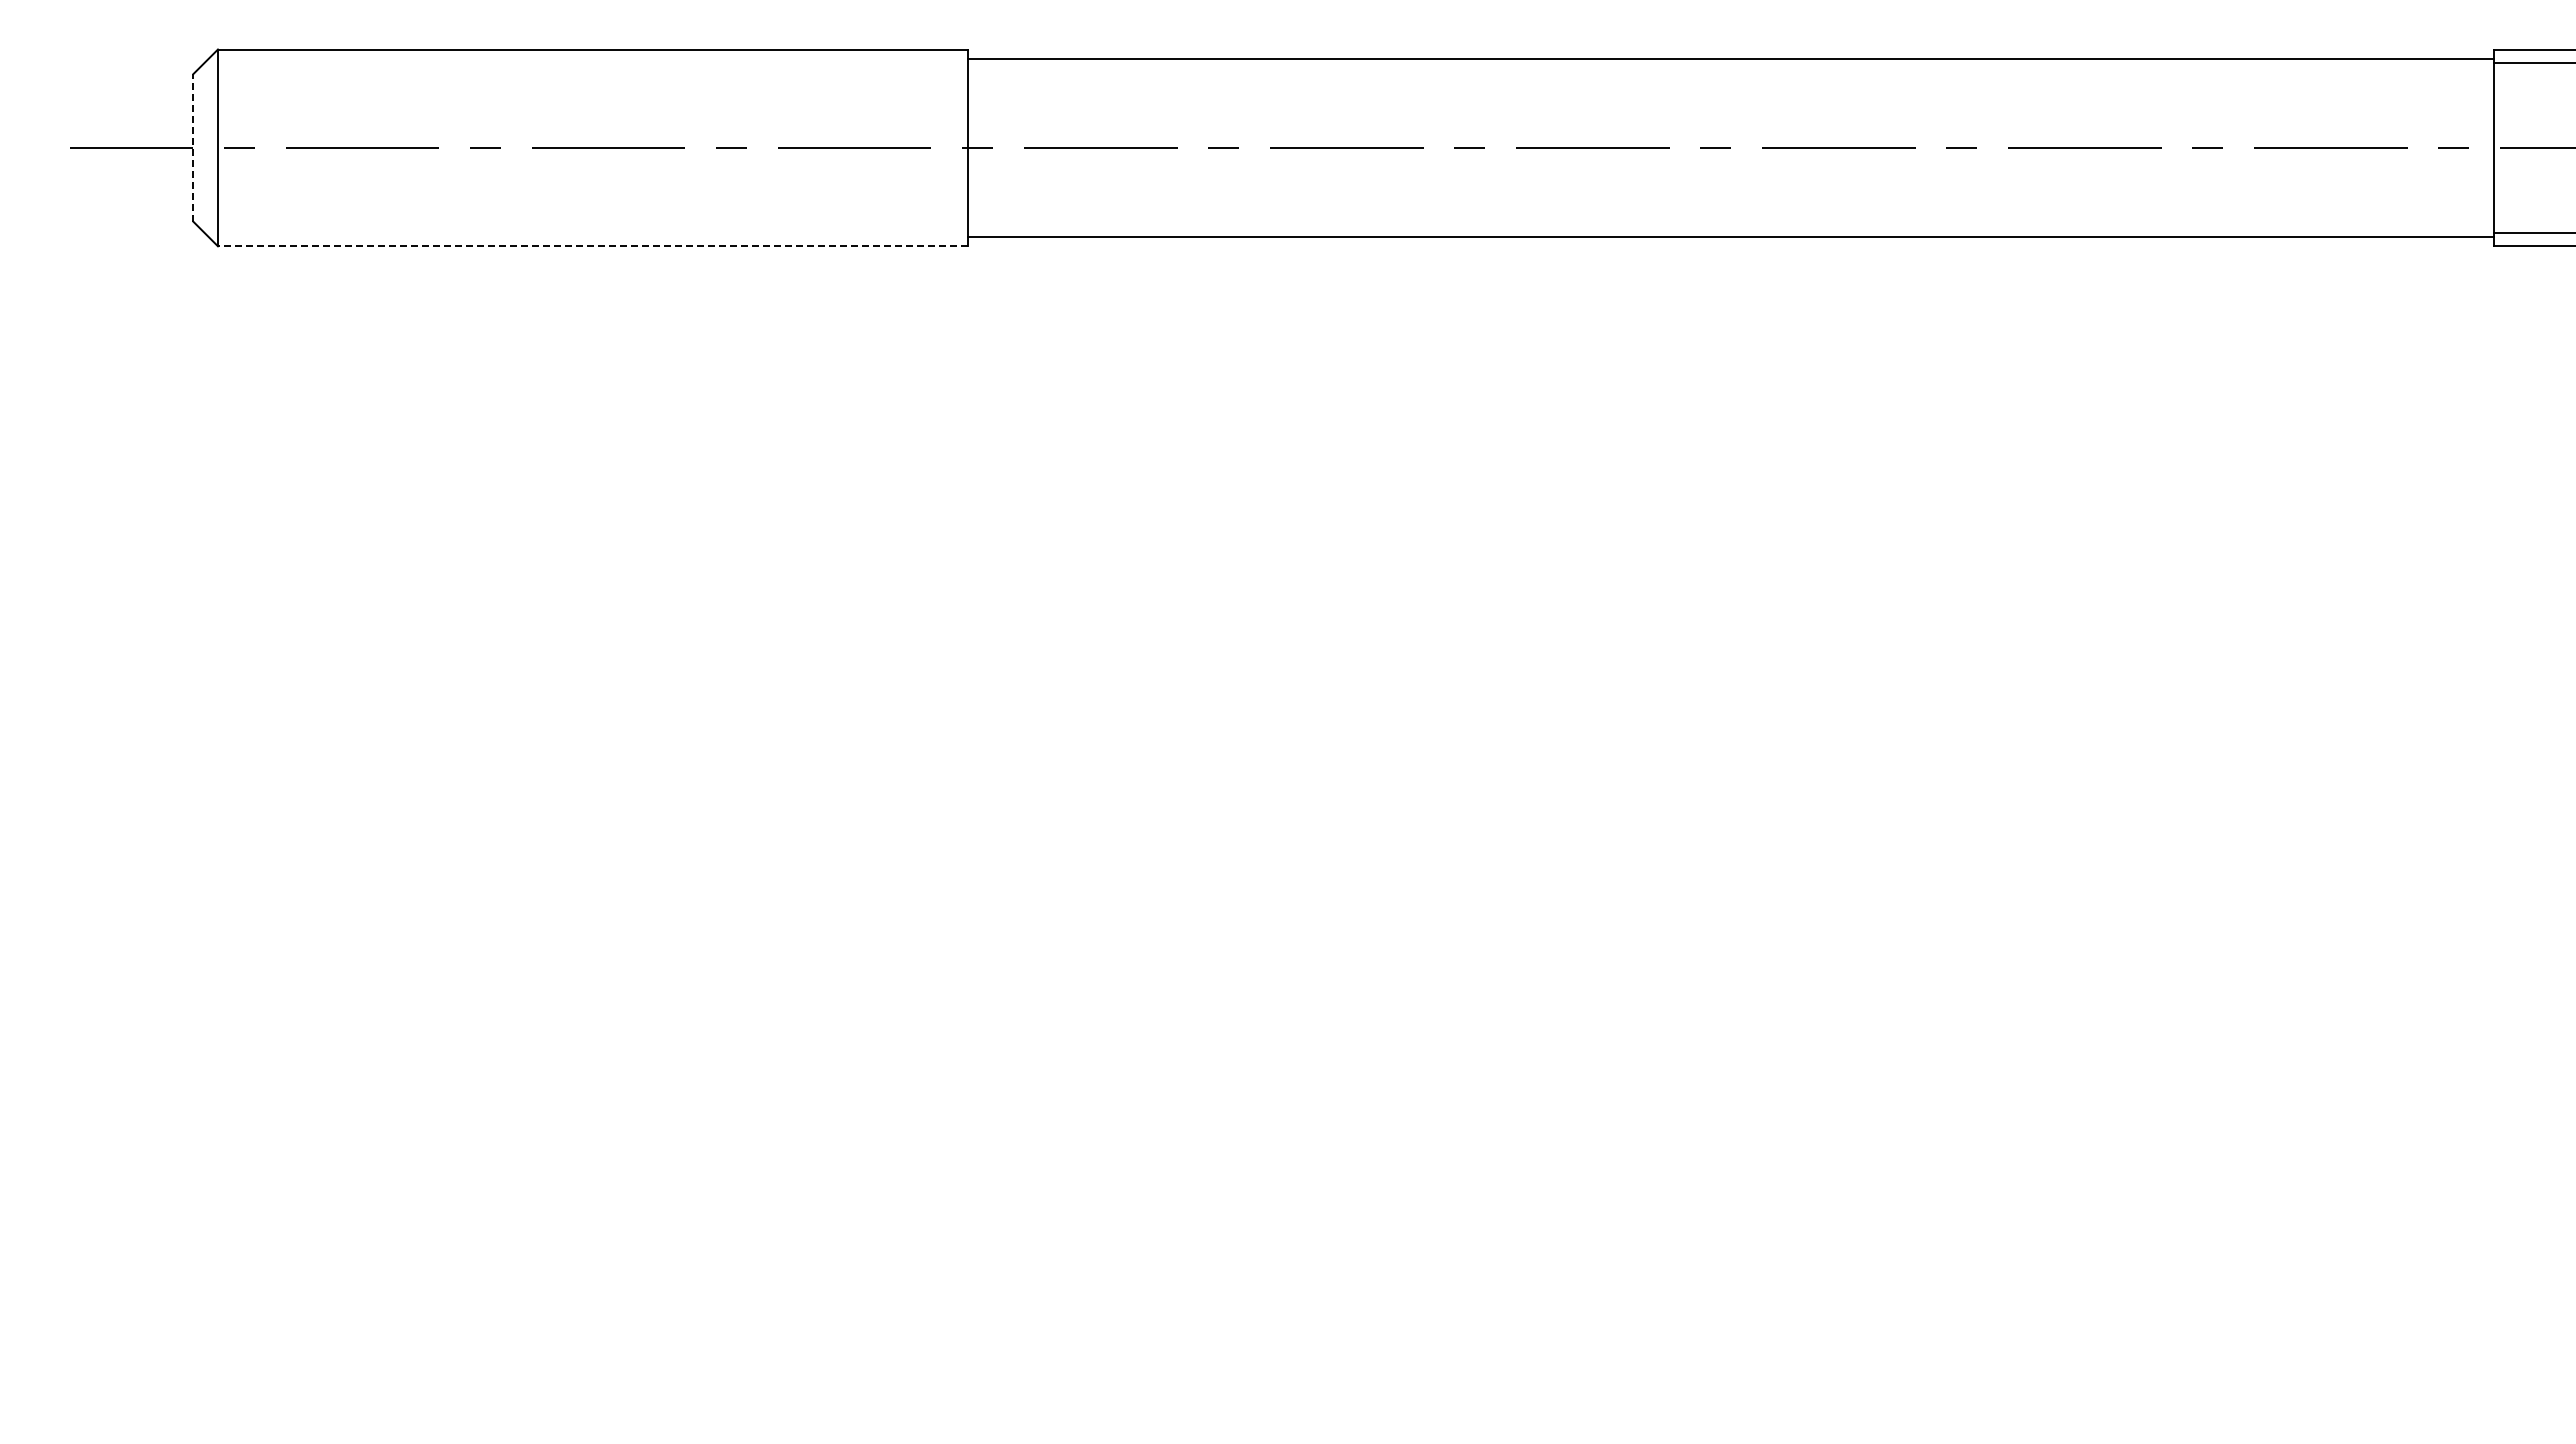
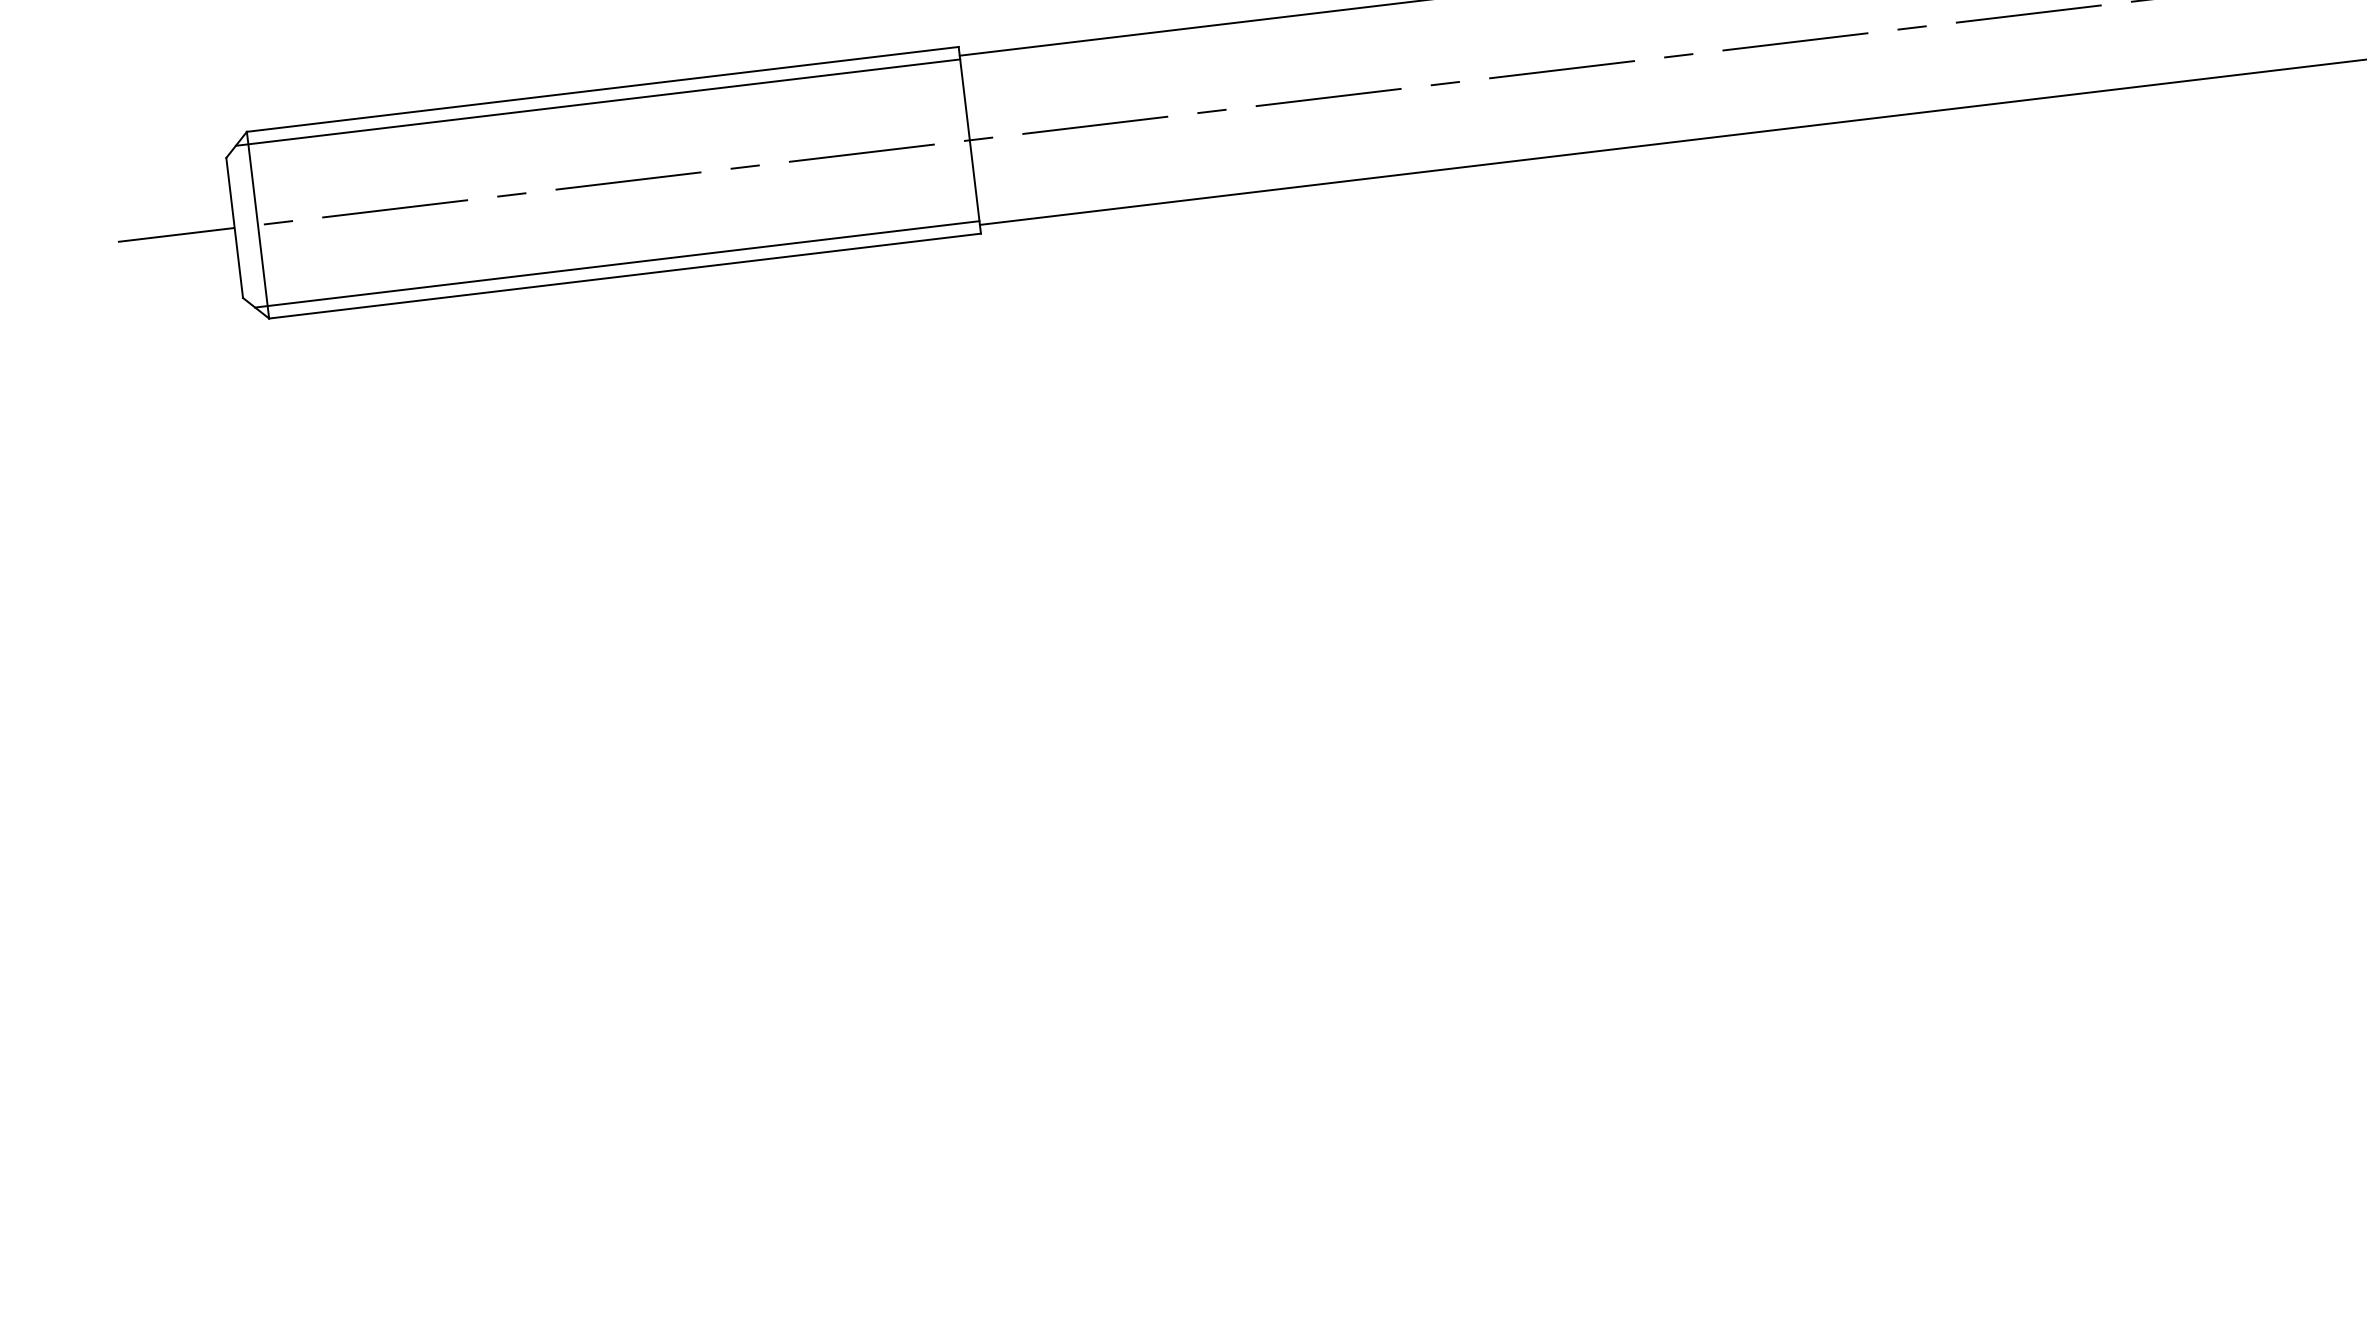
line: (586, 62) -> (597, 102), added
line: (193, 147) -> (234, 227), dashed -> solid
line: (586, 233) -> (617, 264), added
line: (592, 246) -> (624, 276), dashed -> solid

